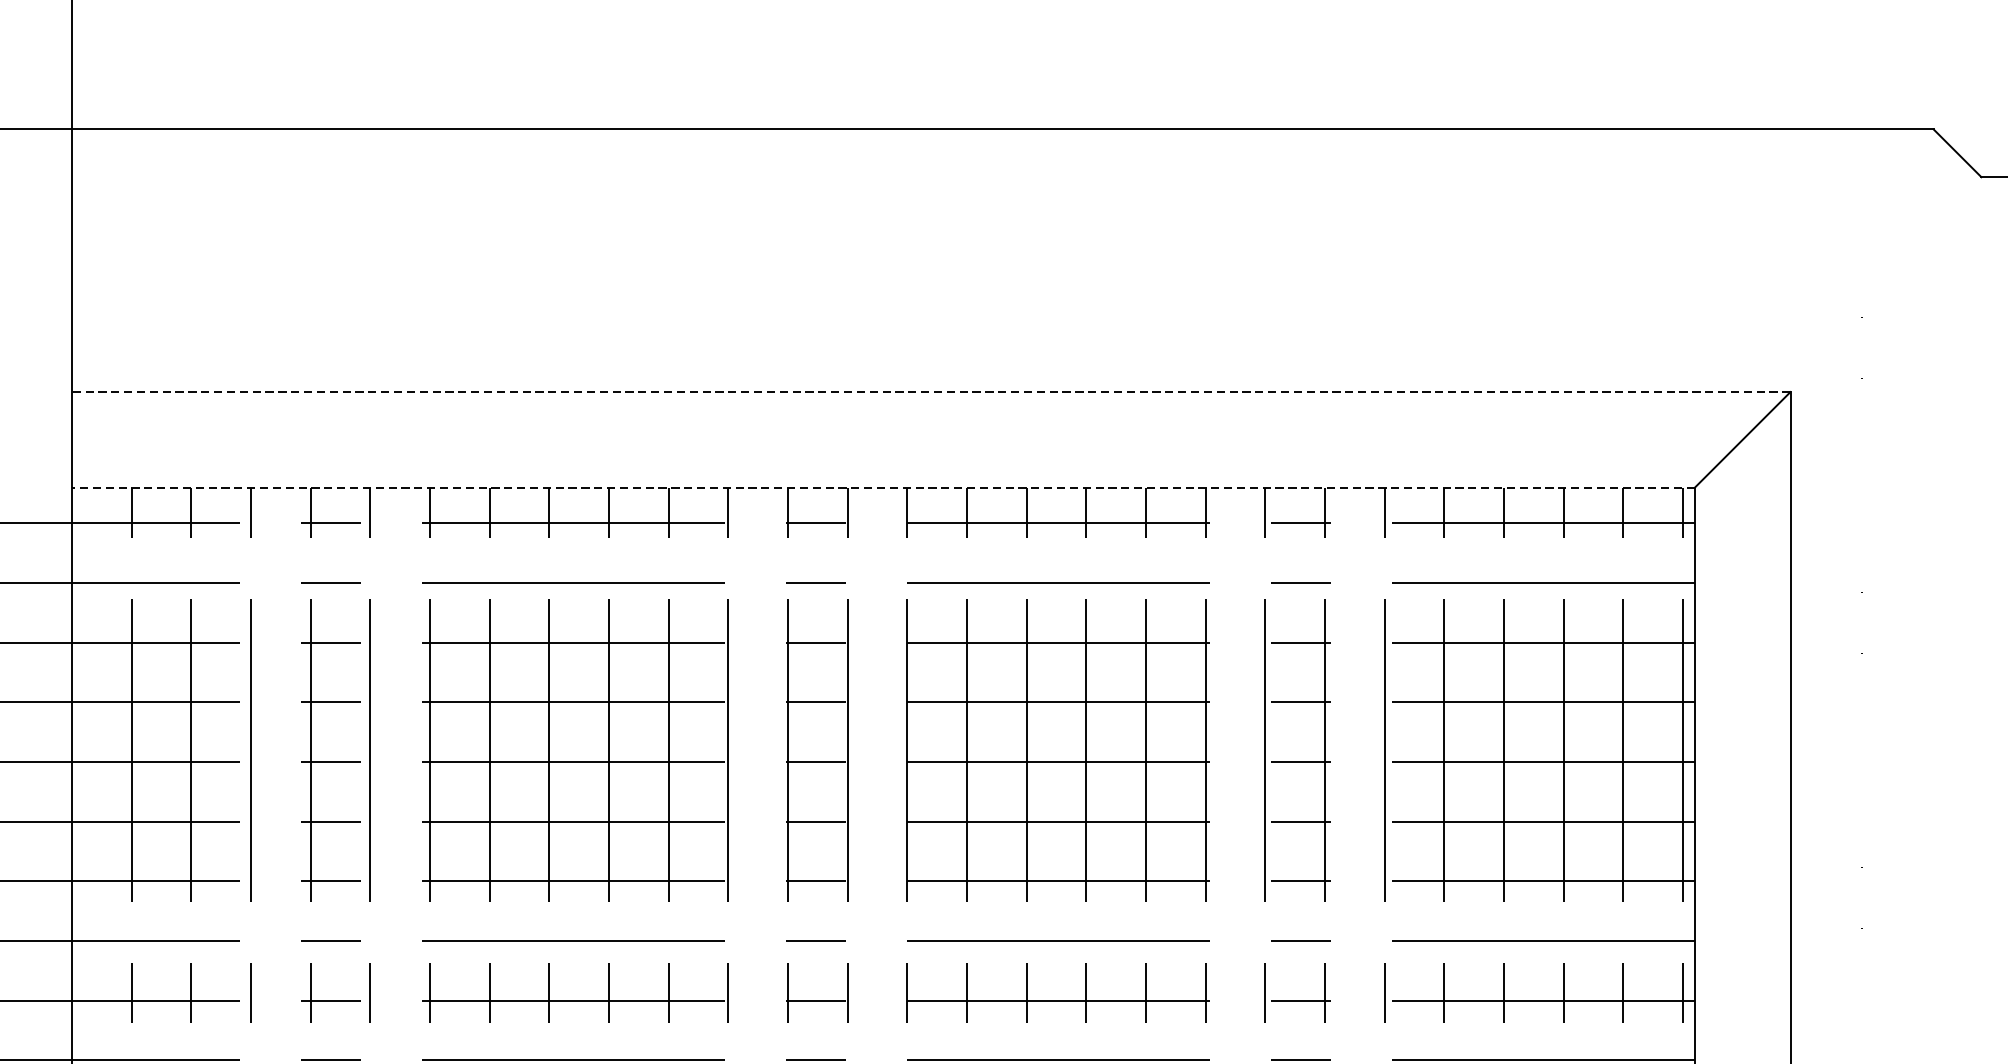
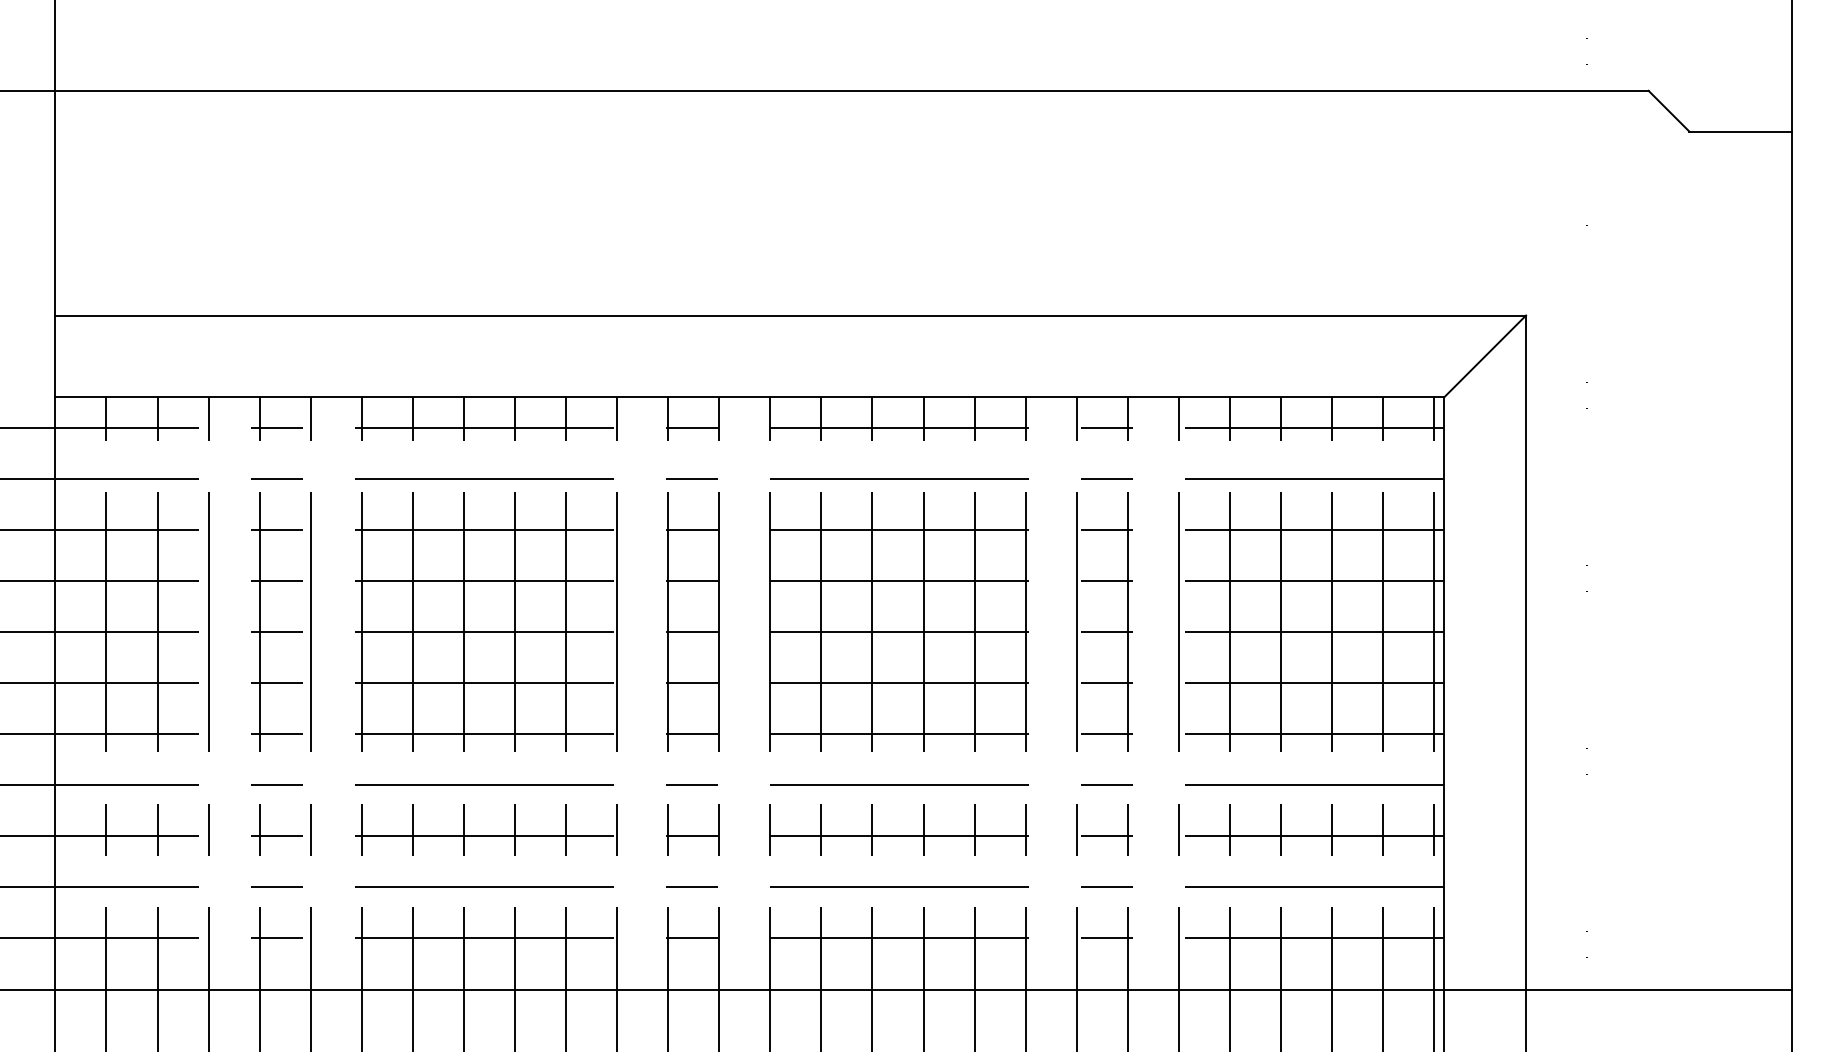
line: (930, 392) -> (790, 315), dashed -> solid
line: (883, 487) -> (749, 397), dashed -> solid

